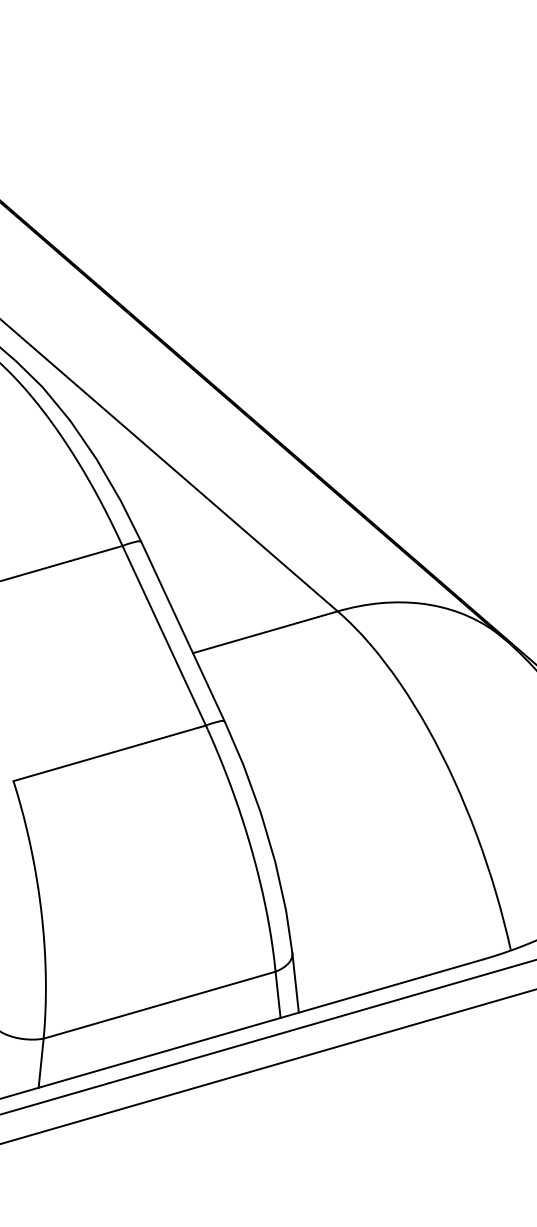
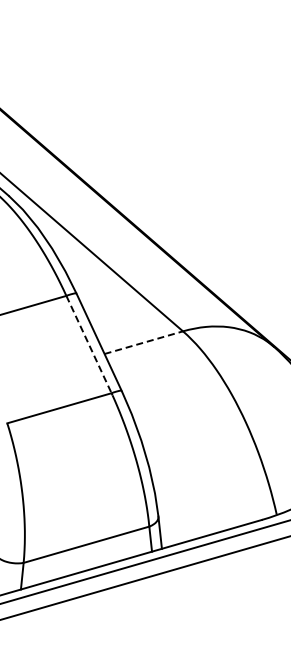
line: (264, 631) -> (143, 342), solid -> dashed
line: (165, 635) -> (89, 344), solid -> dashed

